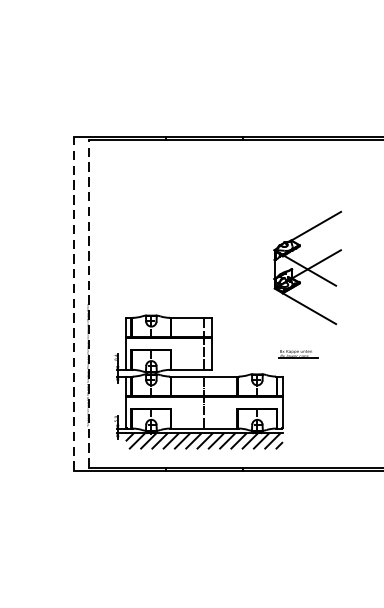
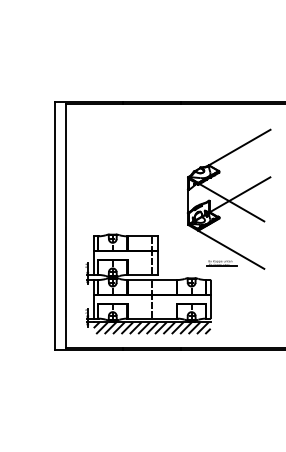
part: (306, 267) -> (228, 198), size x1.67
line: (74, 303) -> (55, 225), dashed -> solid
line: (89, 304) -> (66, 226), dashed -> solid

